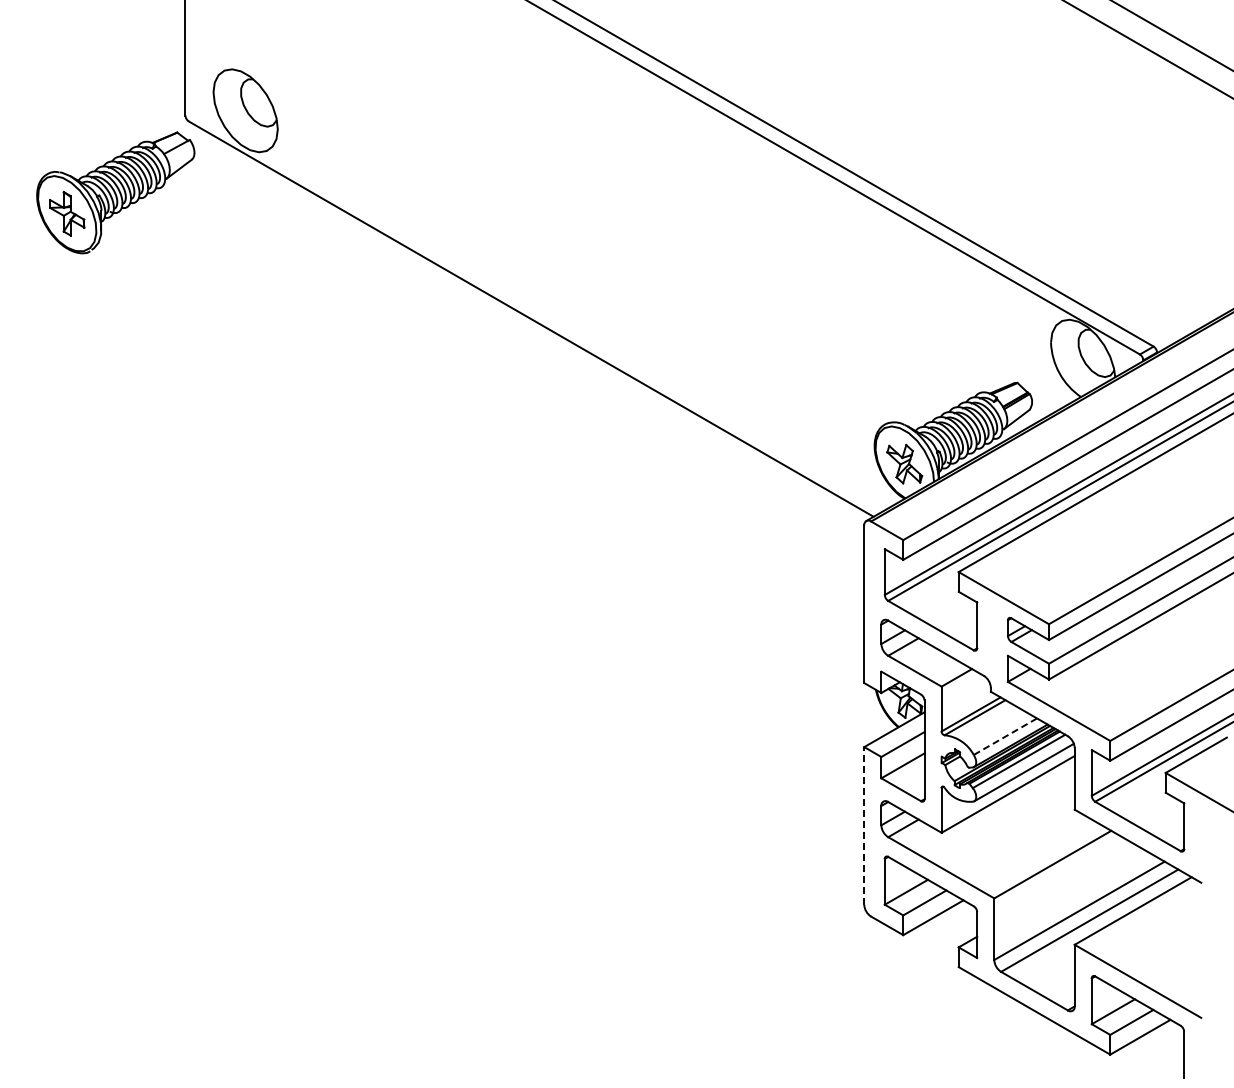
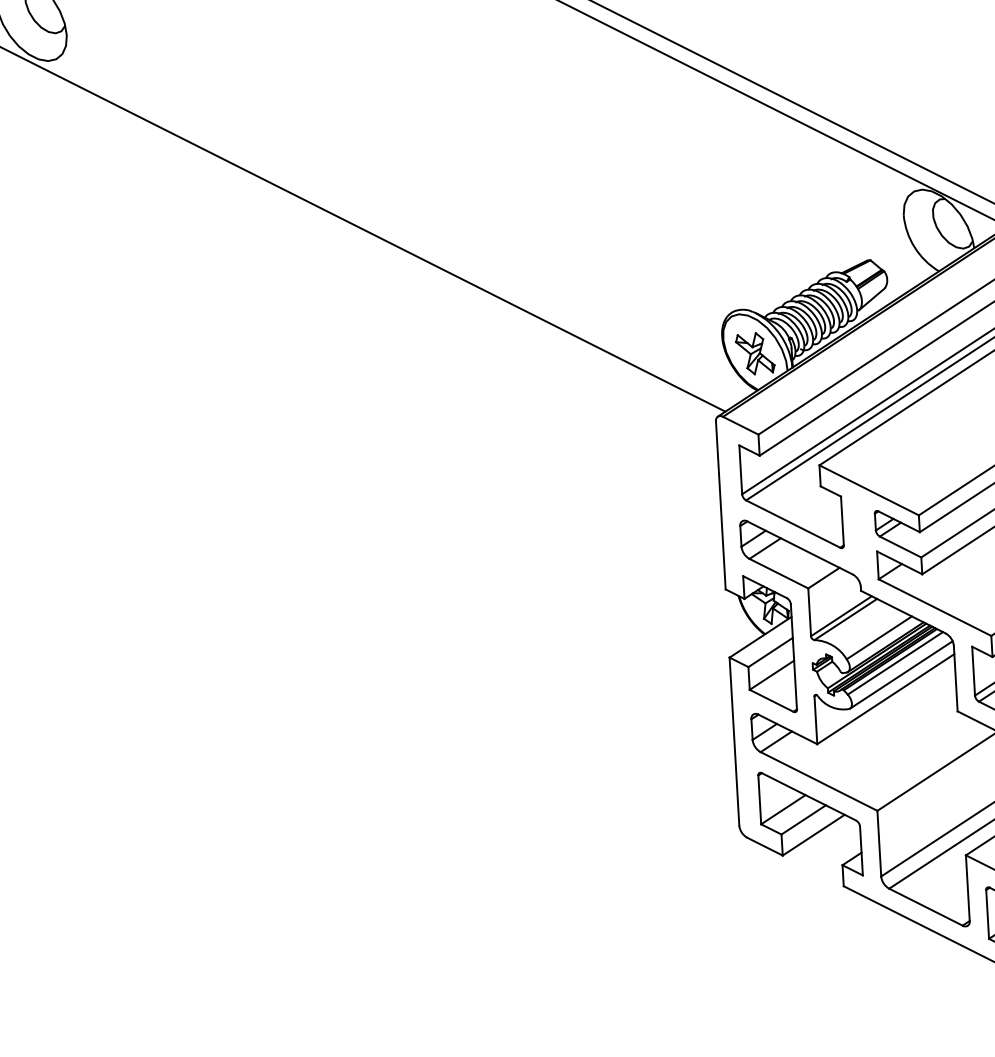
line: (1005, 736) -> (879, 637), dashed -> solid
line: (864, 825) -> (734, 741), dashed -> solid

